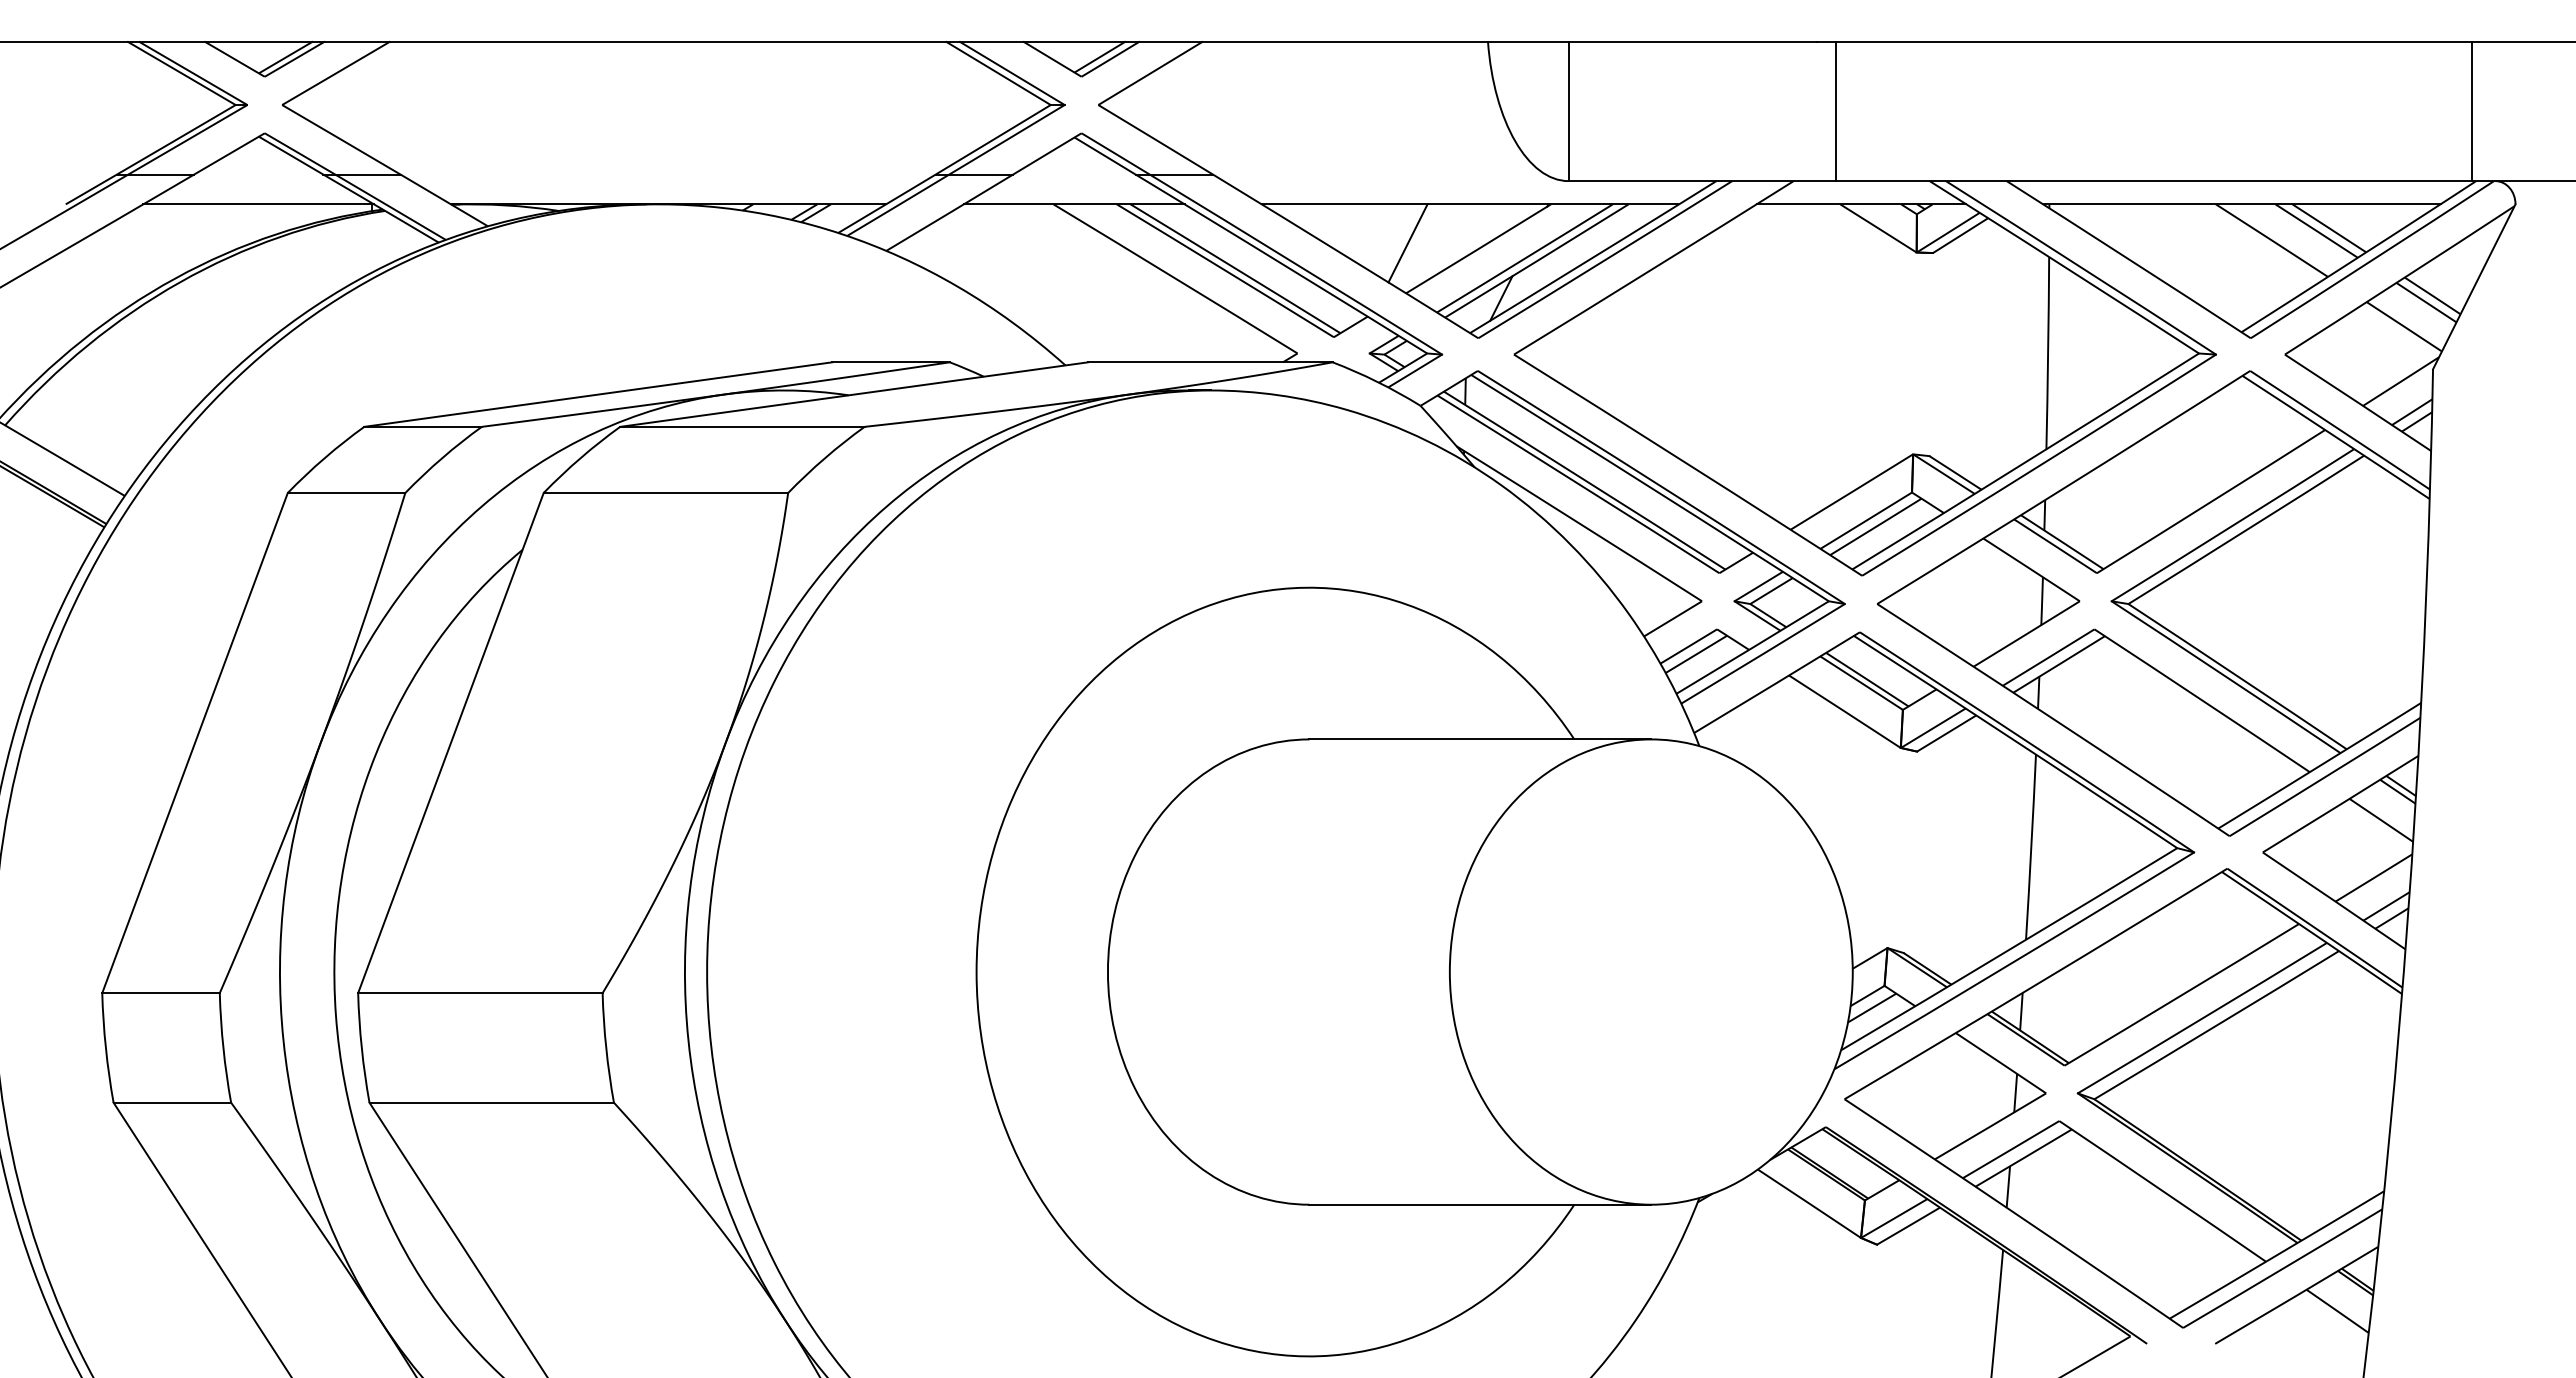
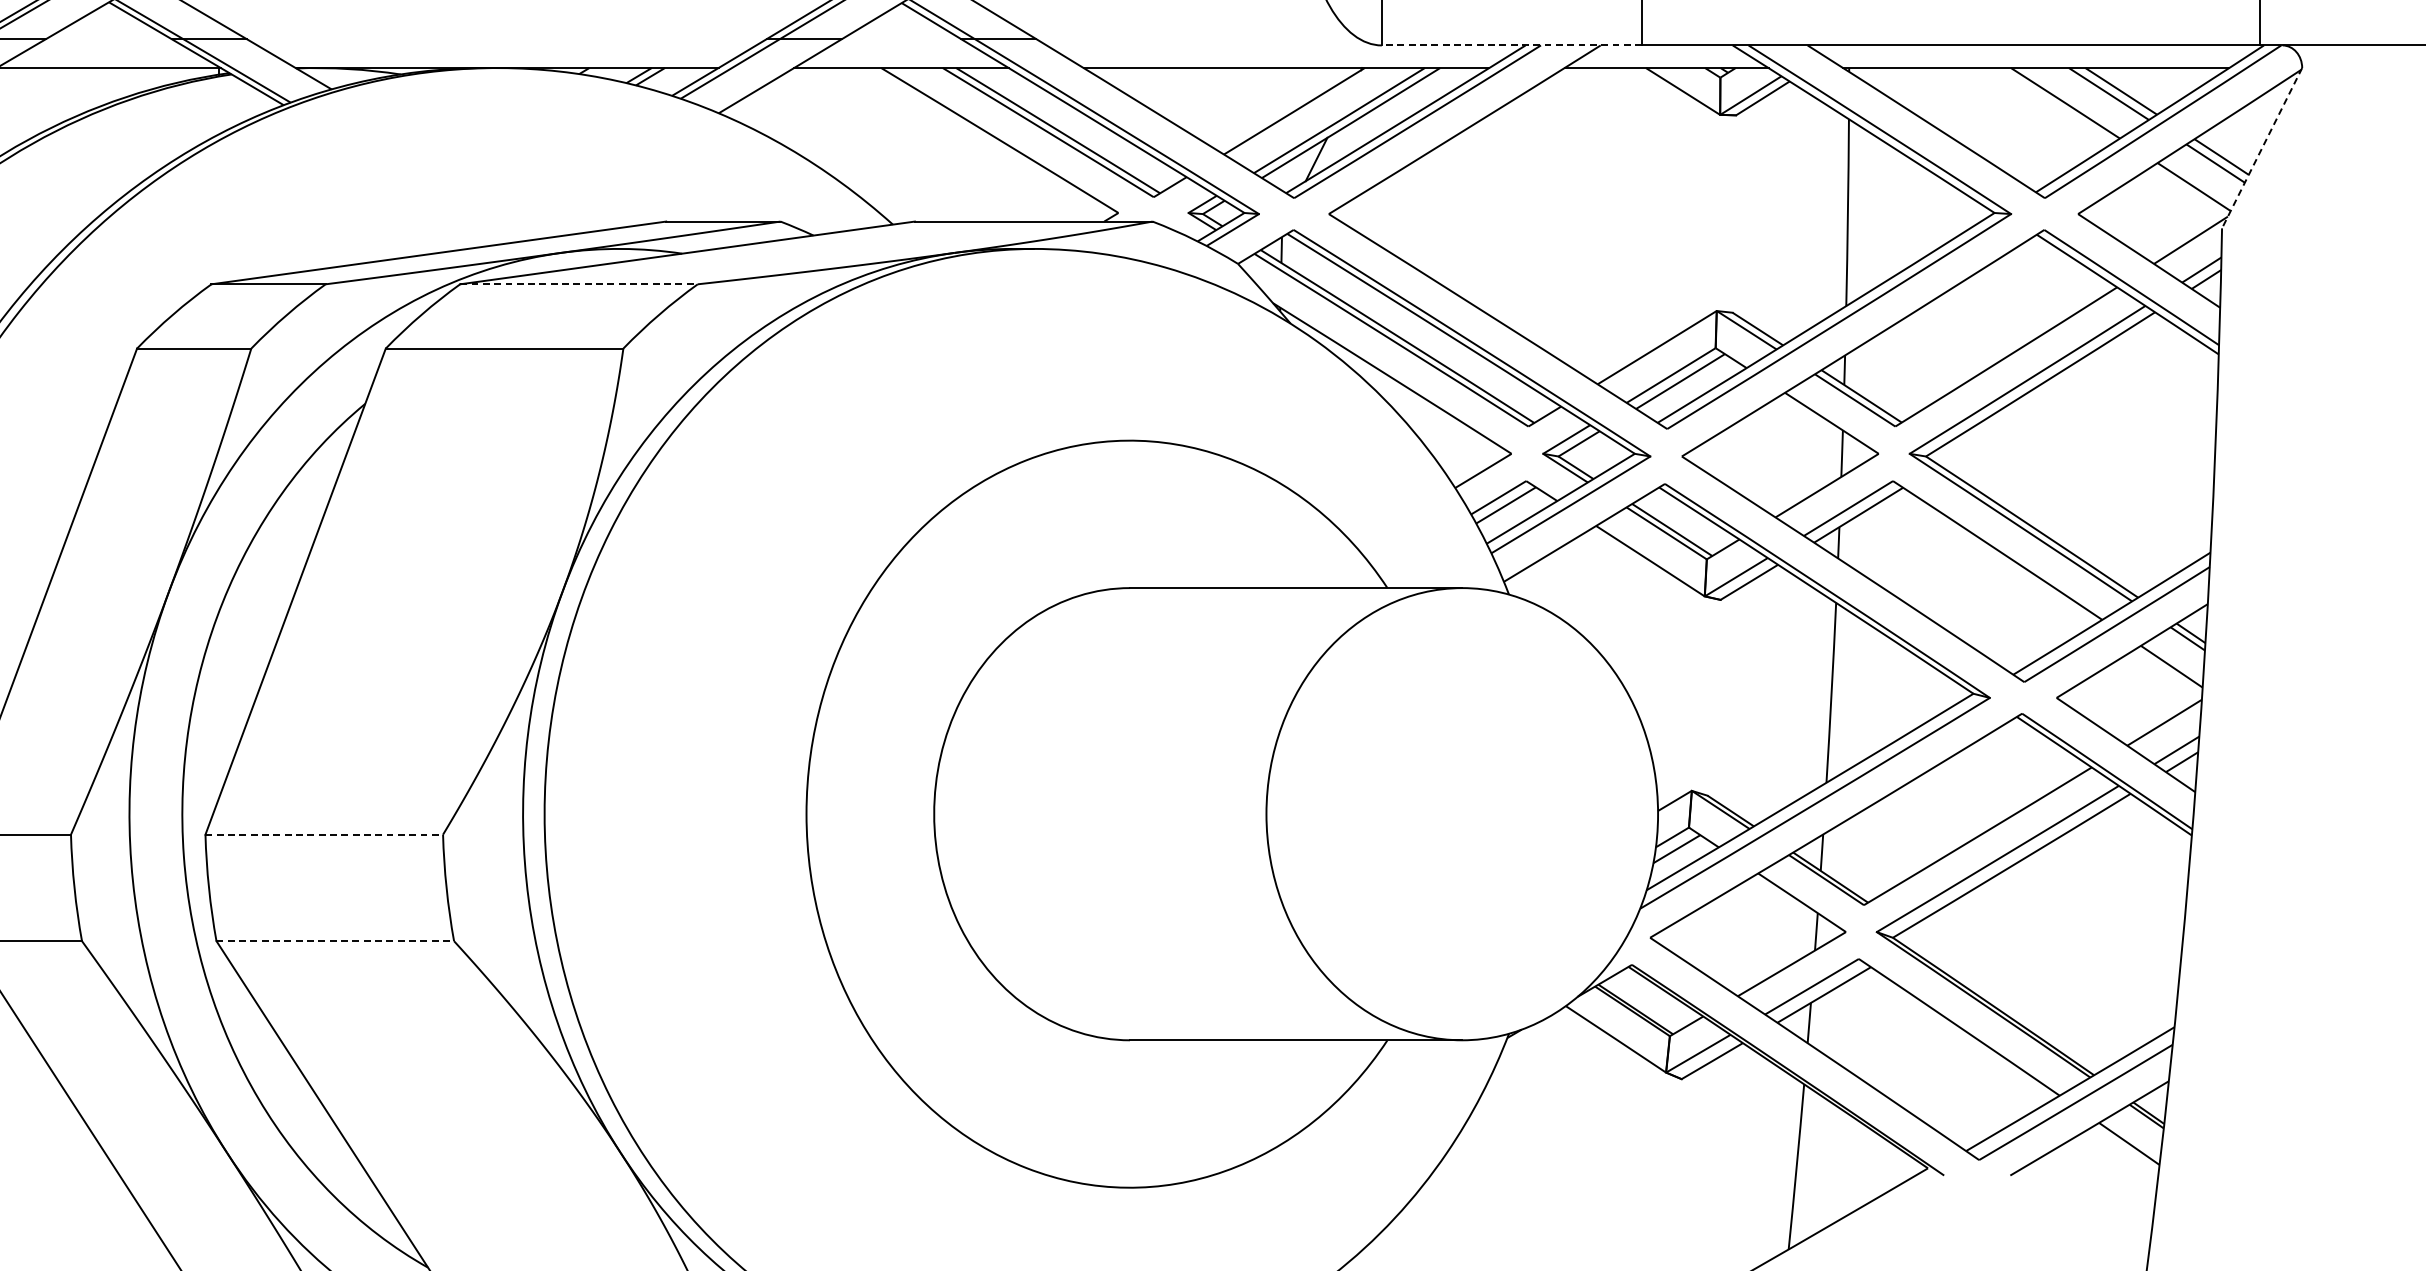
line: (1702, 181) -> (1512, 45), solid -> dashed
line: (1407, 243) -> (1225, 106), removed
line: (2474, 287) -> (2262, 148), solid -> dashed
line: (742, 426) -> (579, 283), solid -> dashed
line: (480, 993) -> (324, 835), solid -> dashed
line: (492, 1102) -> (336, 940), solid -> dashed

